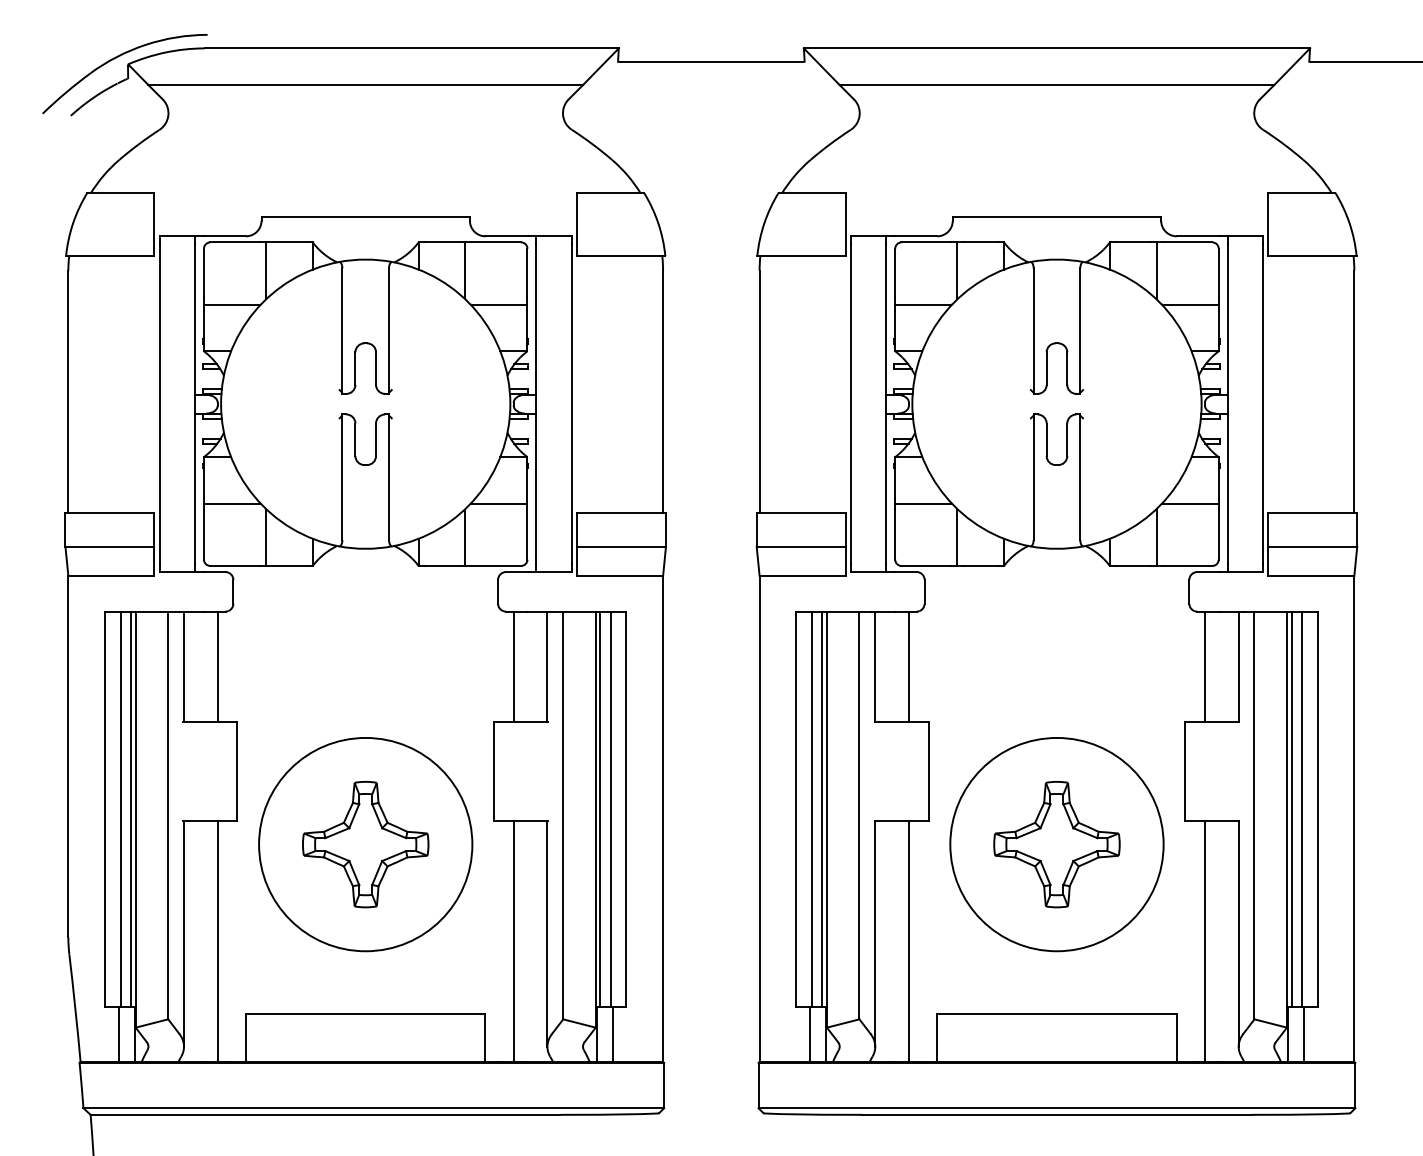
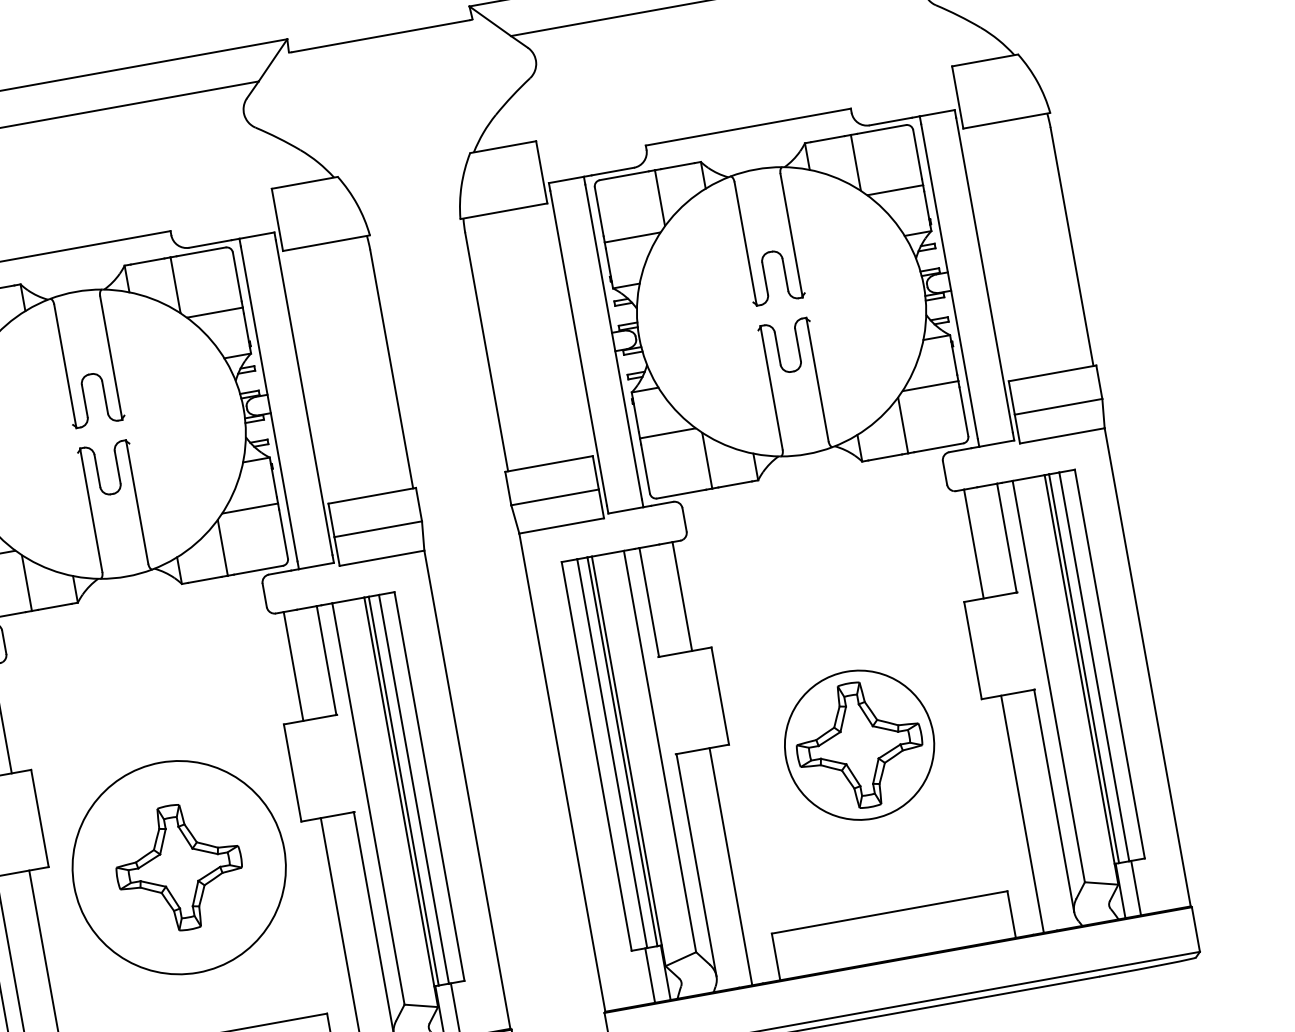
circle: (1056, 844) -> (859, 745), size x0.7

